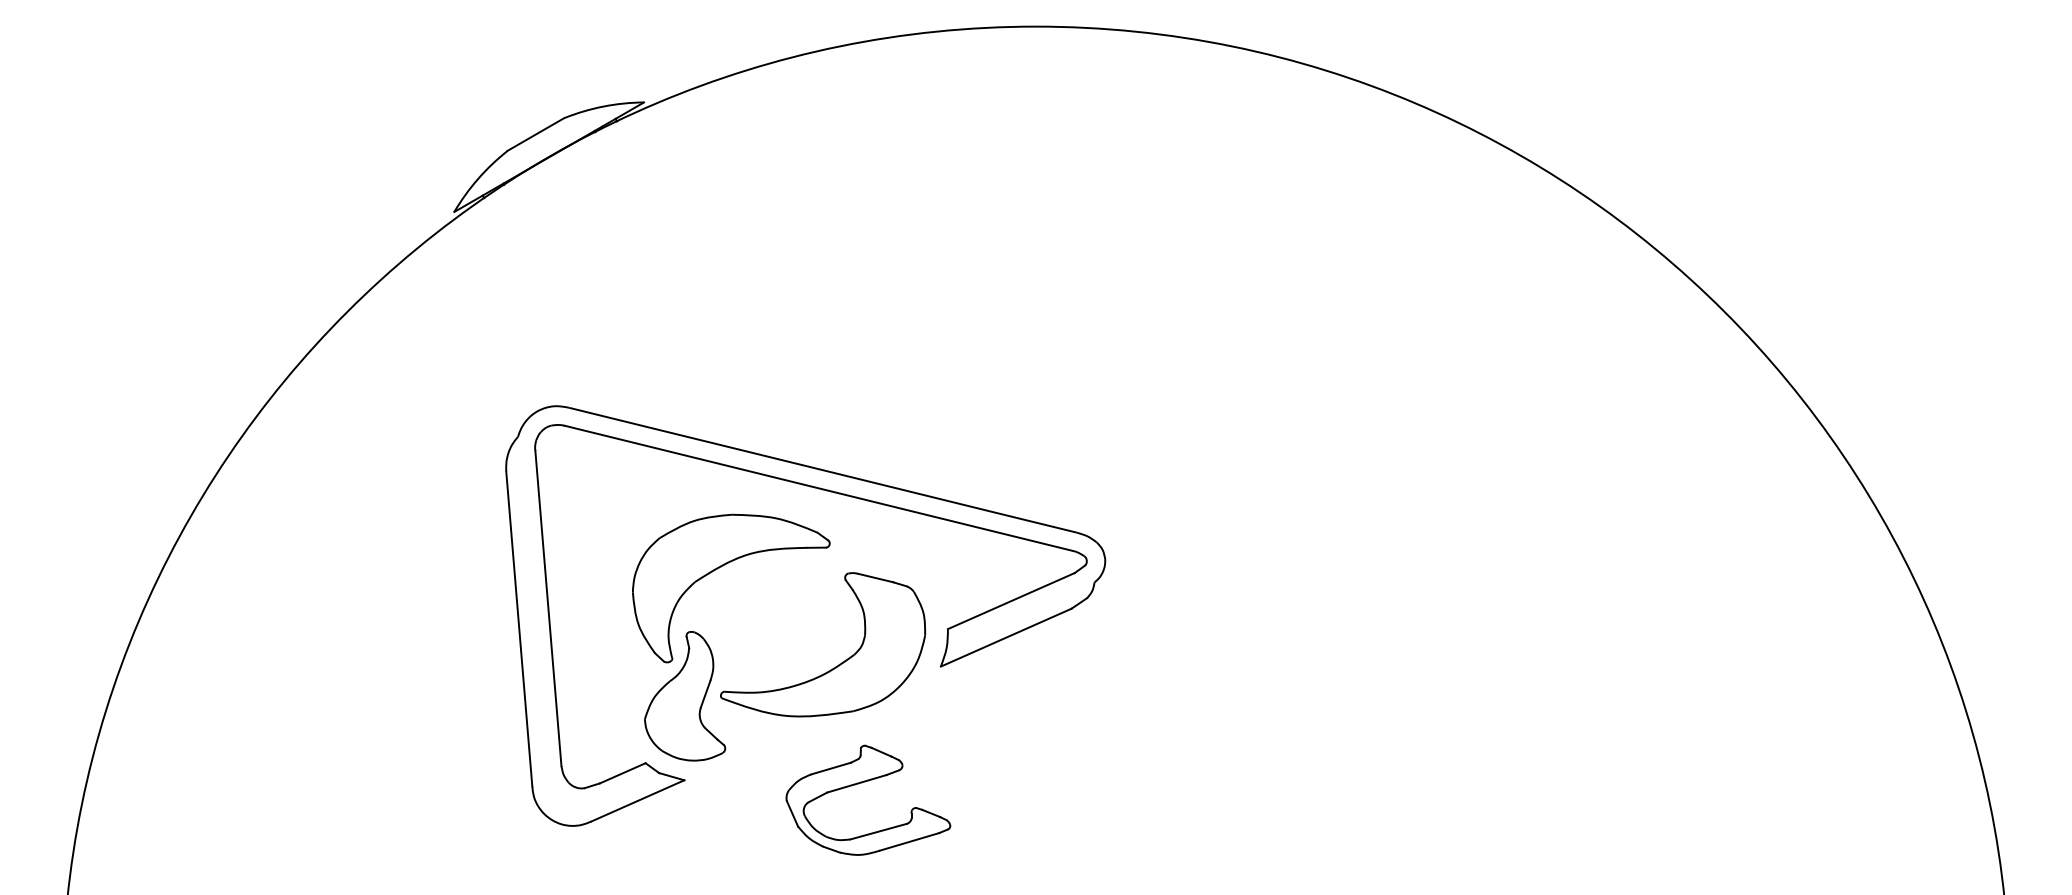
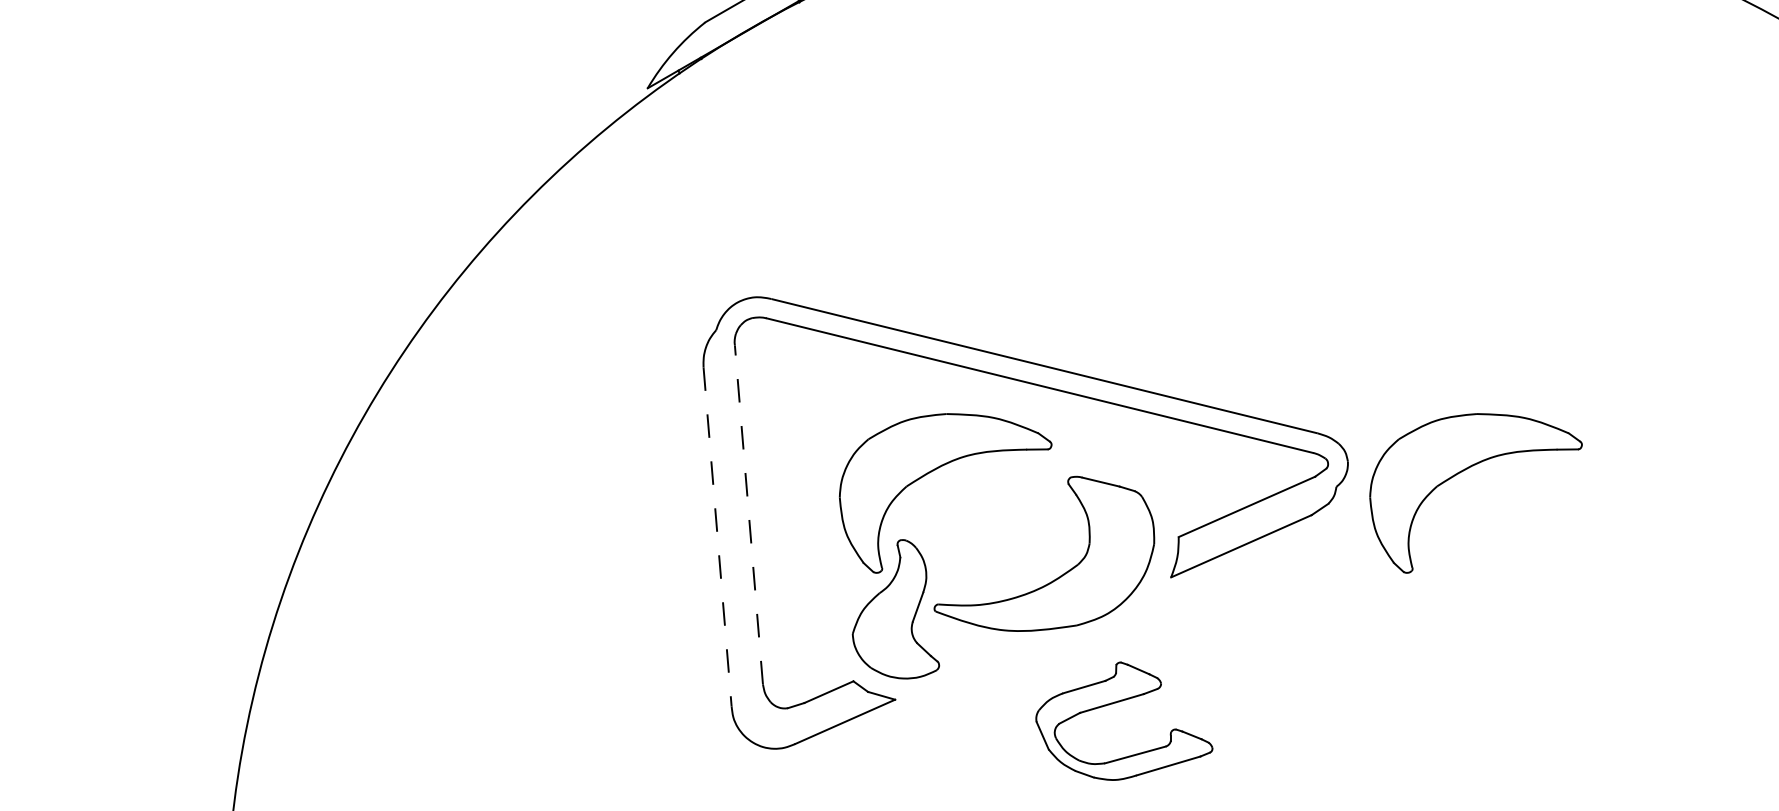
part: (1214, 567) -> (1465, 470), added
line: (548, 608) -> (749, 514), solid -> dashed
line: (519, 629) -> (717, 537), solid -> dashed
part: (862, 783) -> (1118, 703), moved

